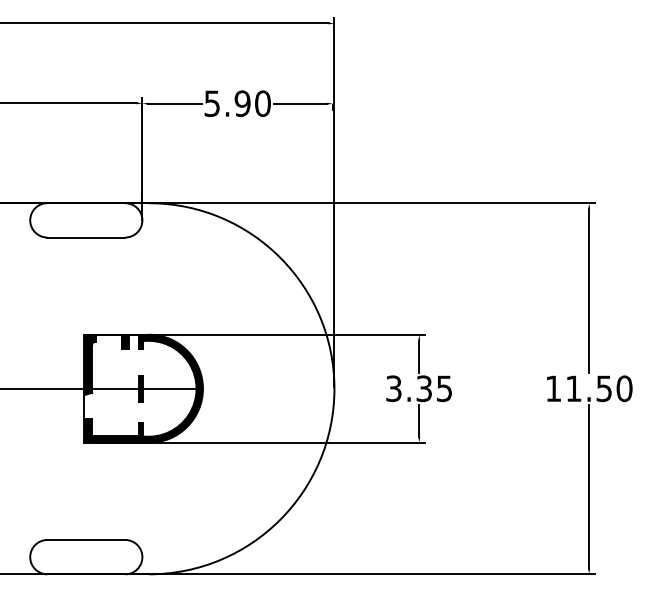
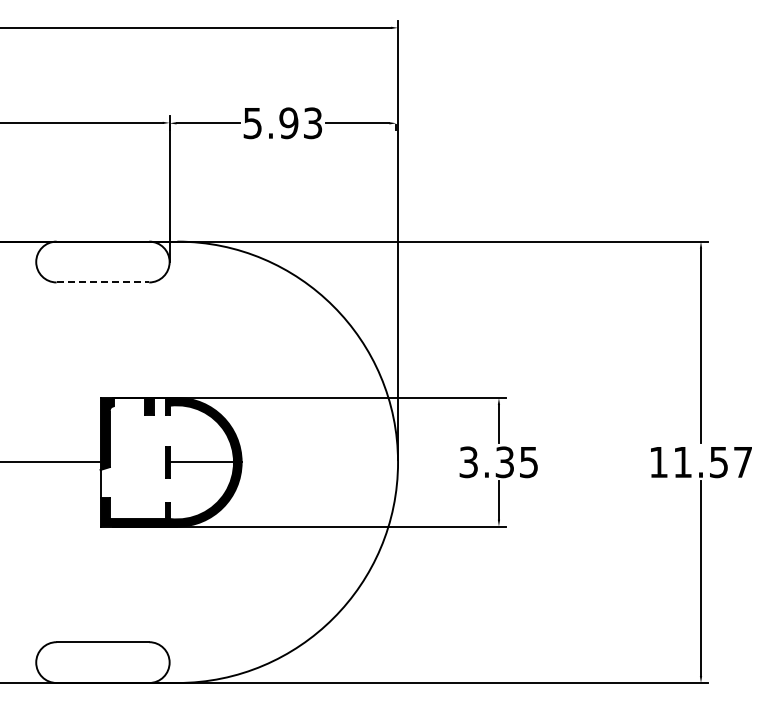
text: (262, 103) -> (312, 123), 5.90 -> 5.93
line: (86, 237) -> (103, 282), solid -> dashed
line: (115, 388) -> (137, 462), removed
text: (624, 388) -> (742, 462), 11.50 -> 11.57

